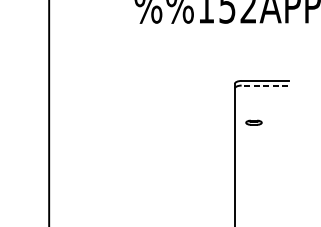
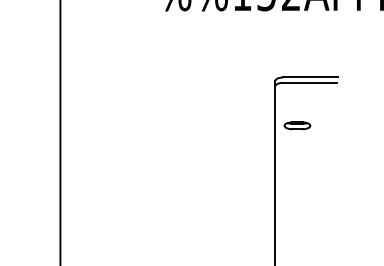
line: (265, 85) -> (310, 82), dashed -> solid
part: (254, 122) -> (297, 125), size x1.43

